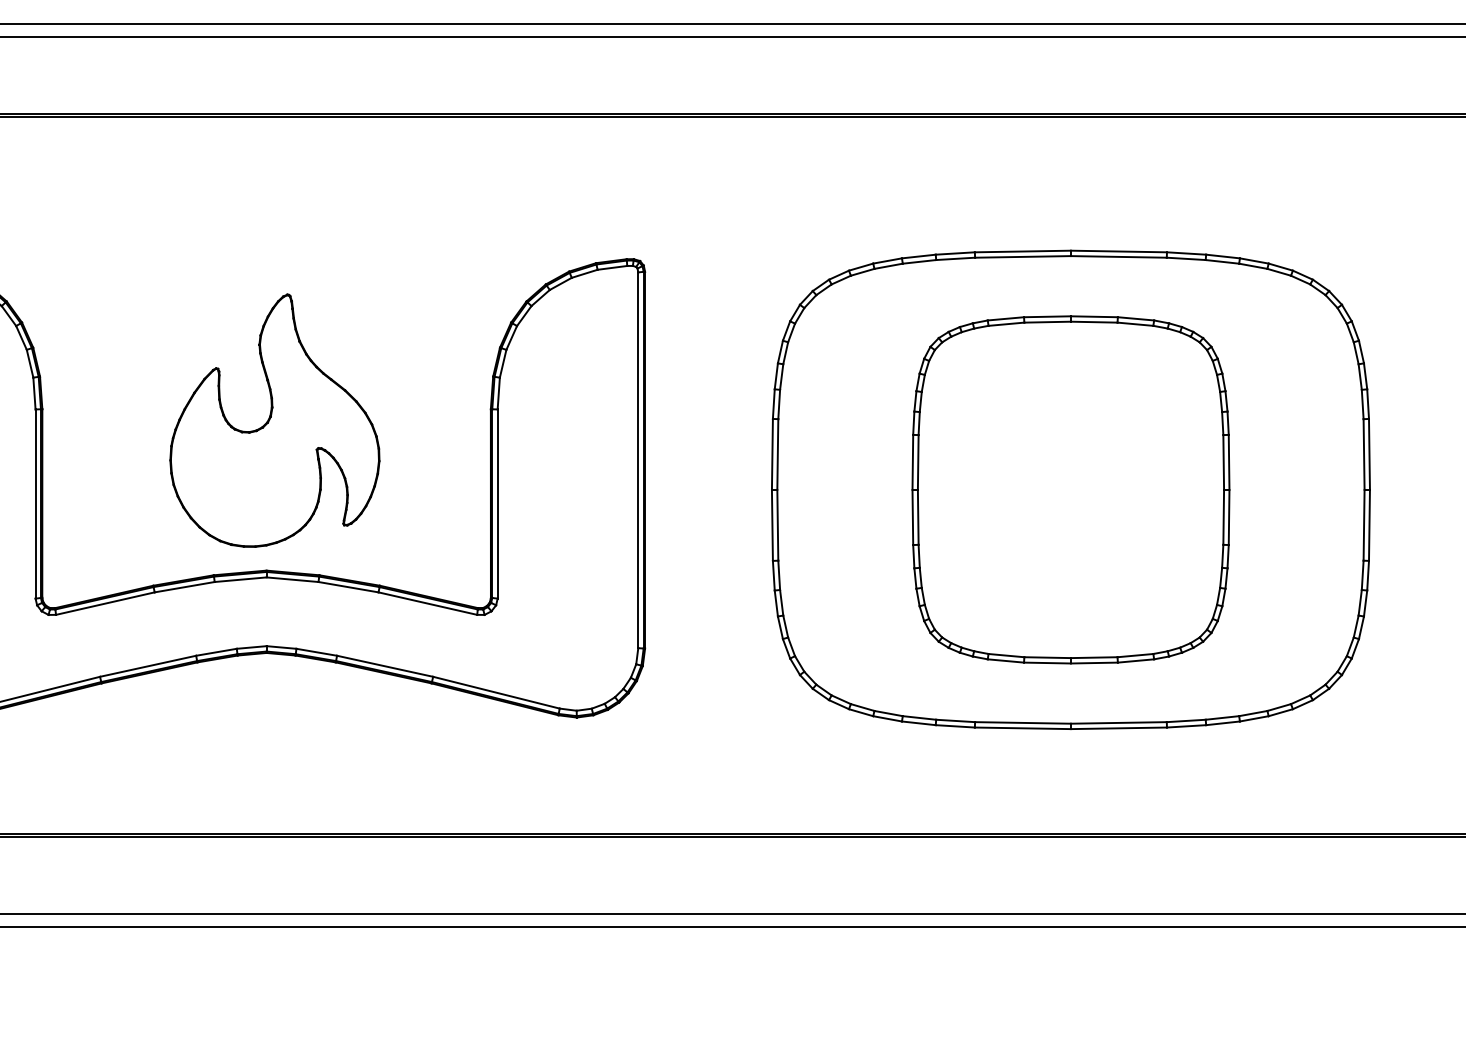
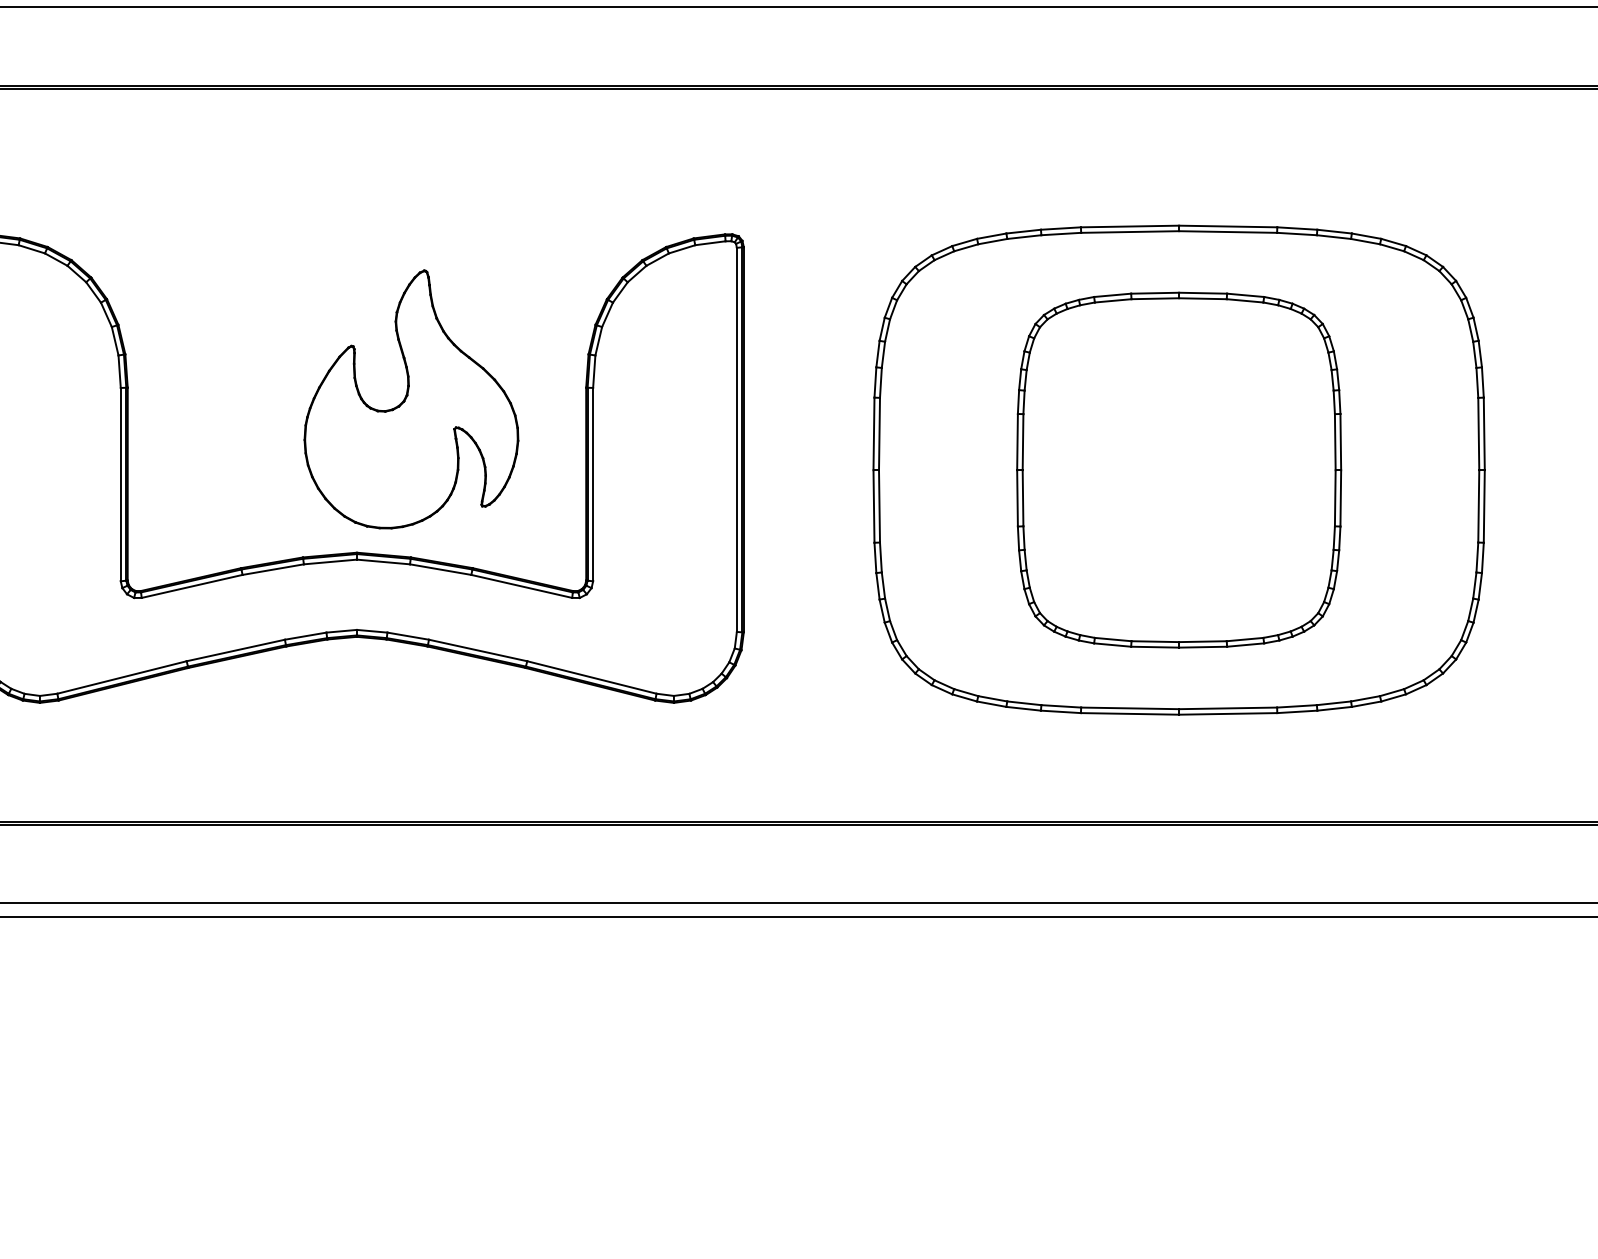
part: (274, 420) -> (411, 399), moved

